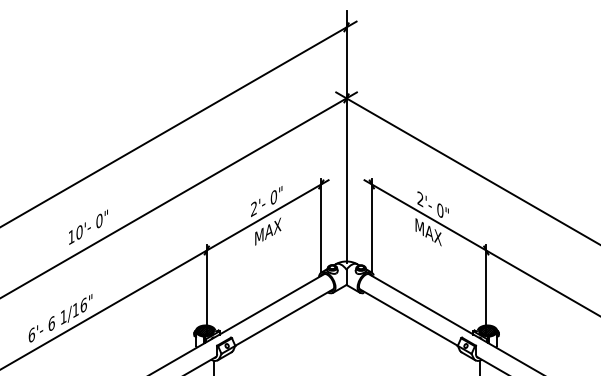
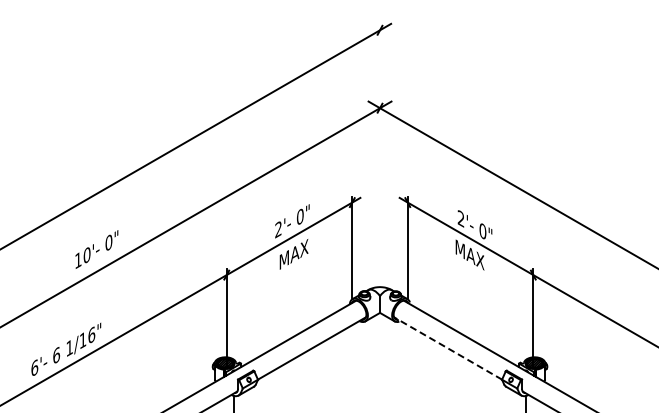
line: (346, 136) -> (380, 150), removed
line: (408, 317) -> (447, 348), solid -> dashed

